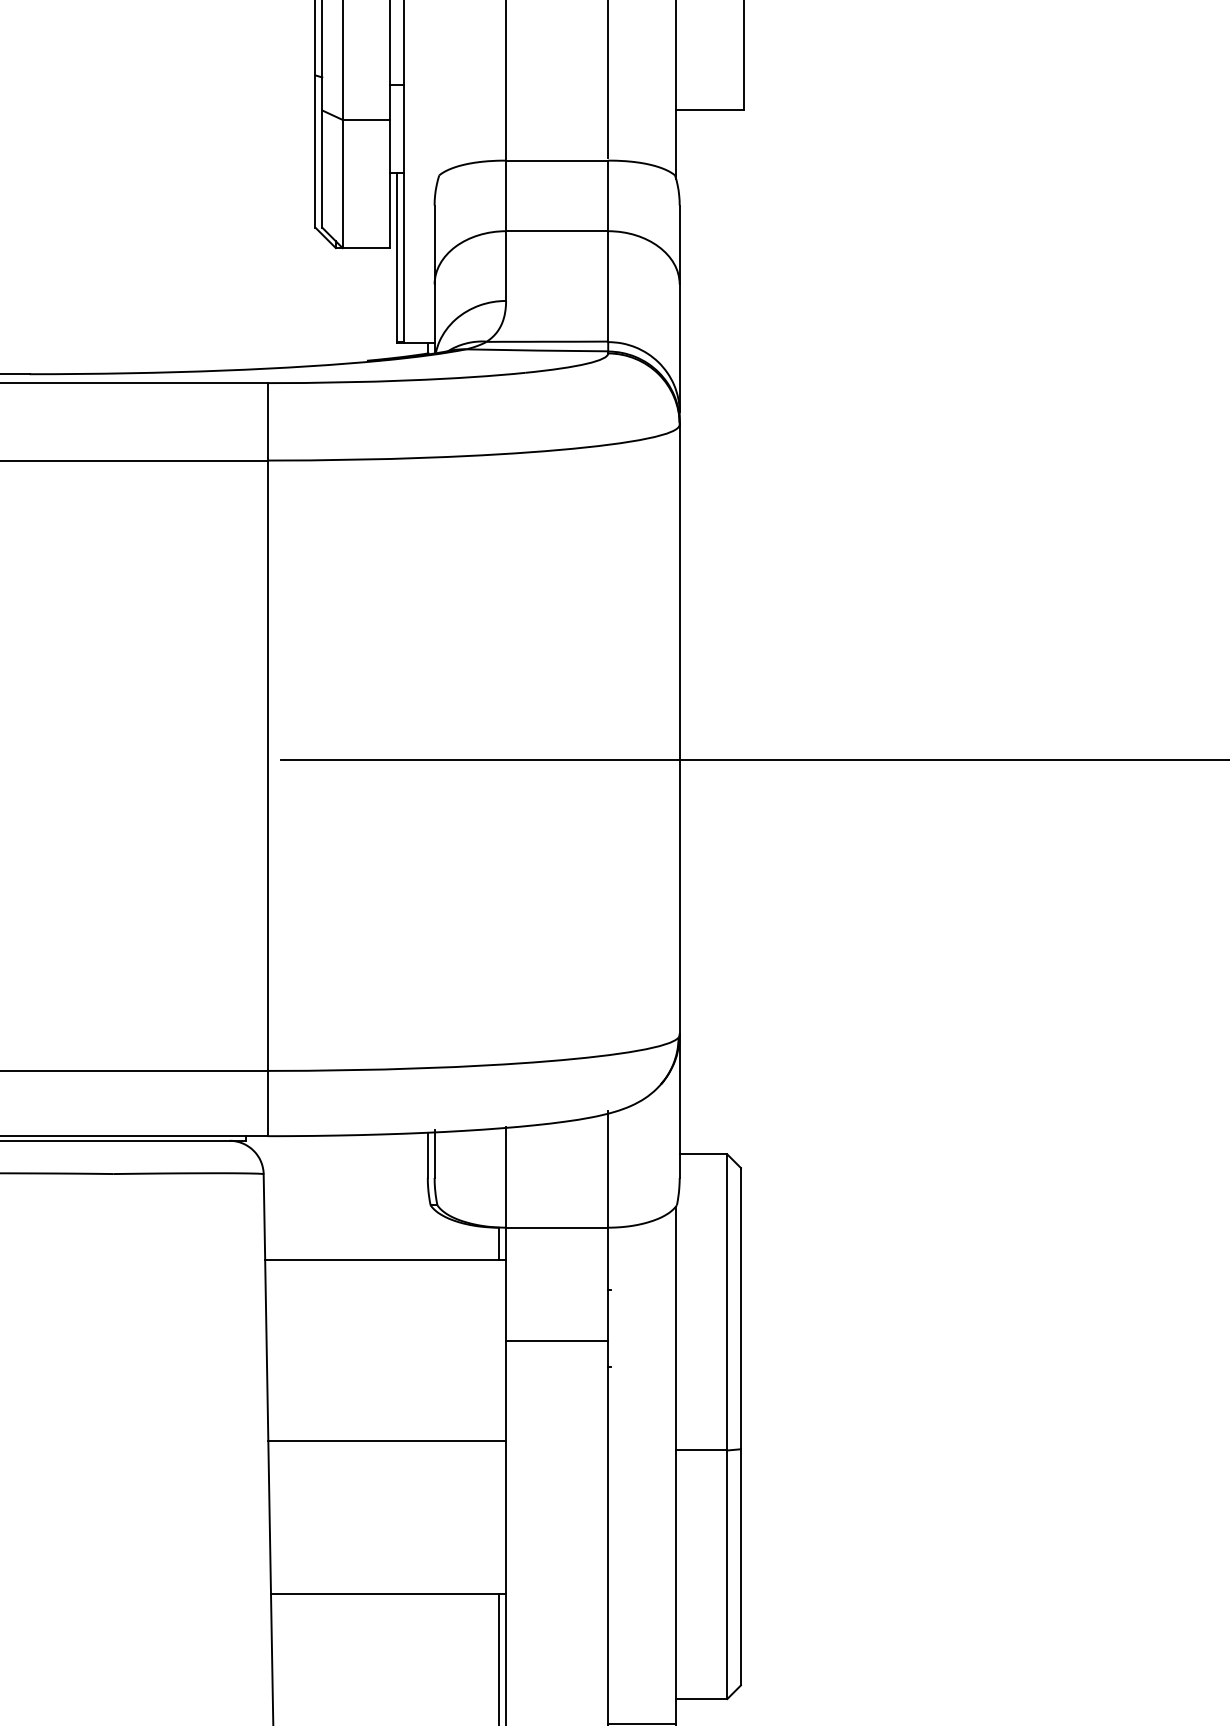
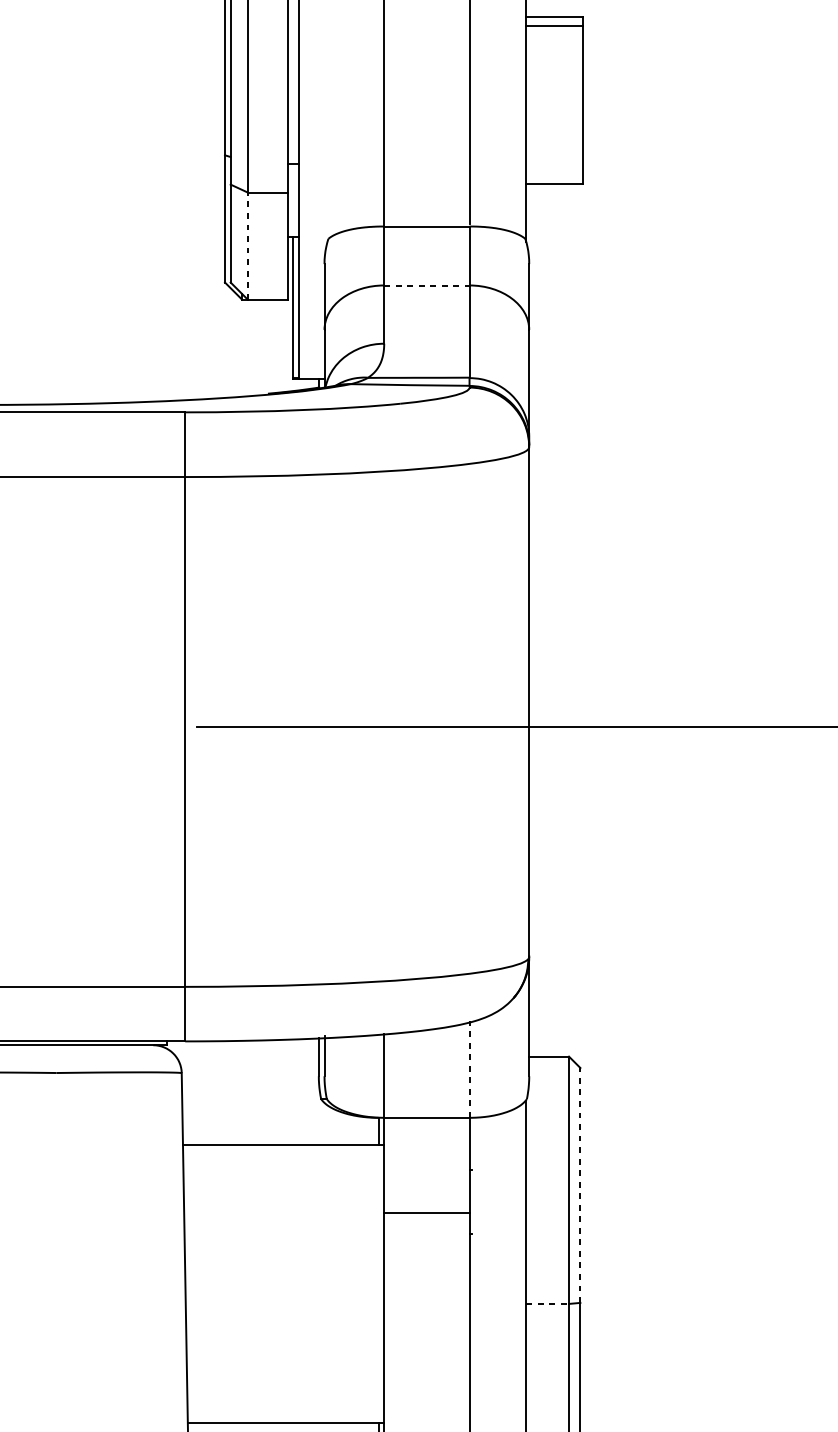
line: (342, 183) -> (247, 245), solid -> dashed
line: (557, 231) -> (427, 285), solid -> dashed
line: (608, 1169) -> (469, 1069), solid -> dashed
line: (740, 1308) -> (580, 1185), solid -> dashed
line: (387, 1441) -> (285, 1296), removed
line: (701, 1450) -> (547, 1303), solid -> dashed

